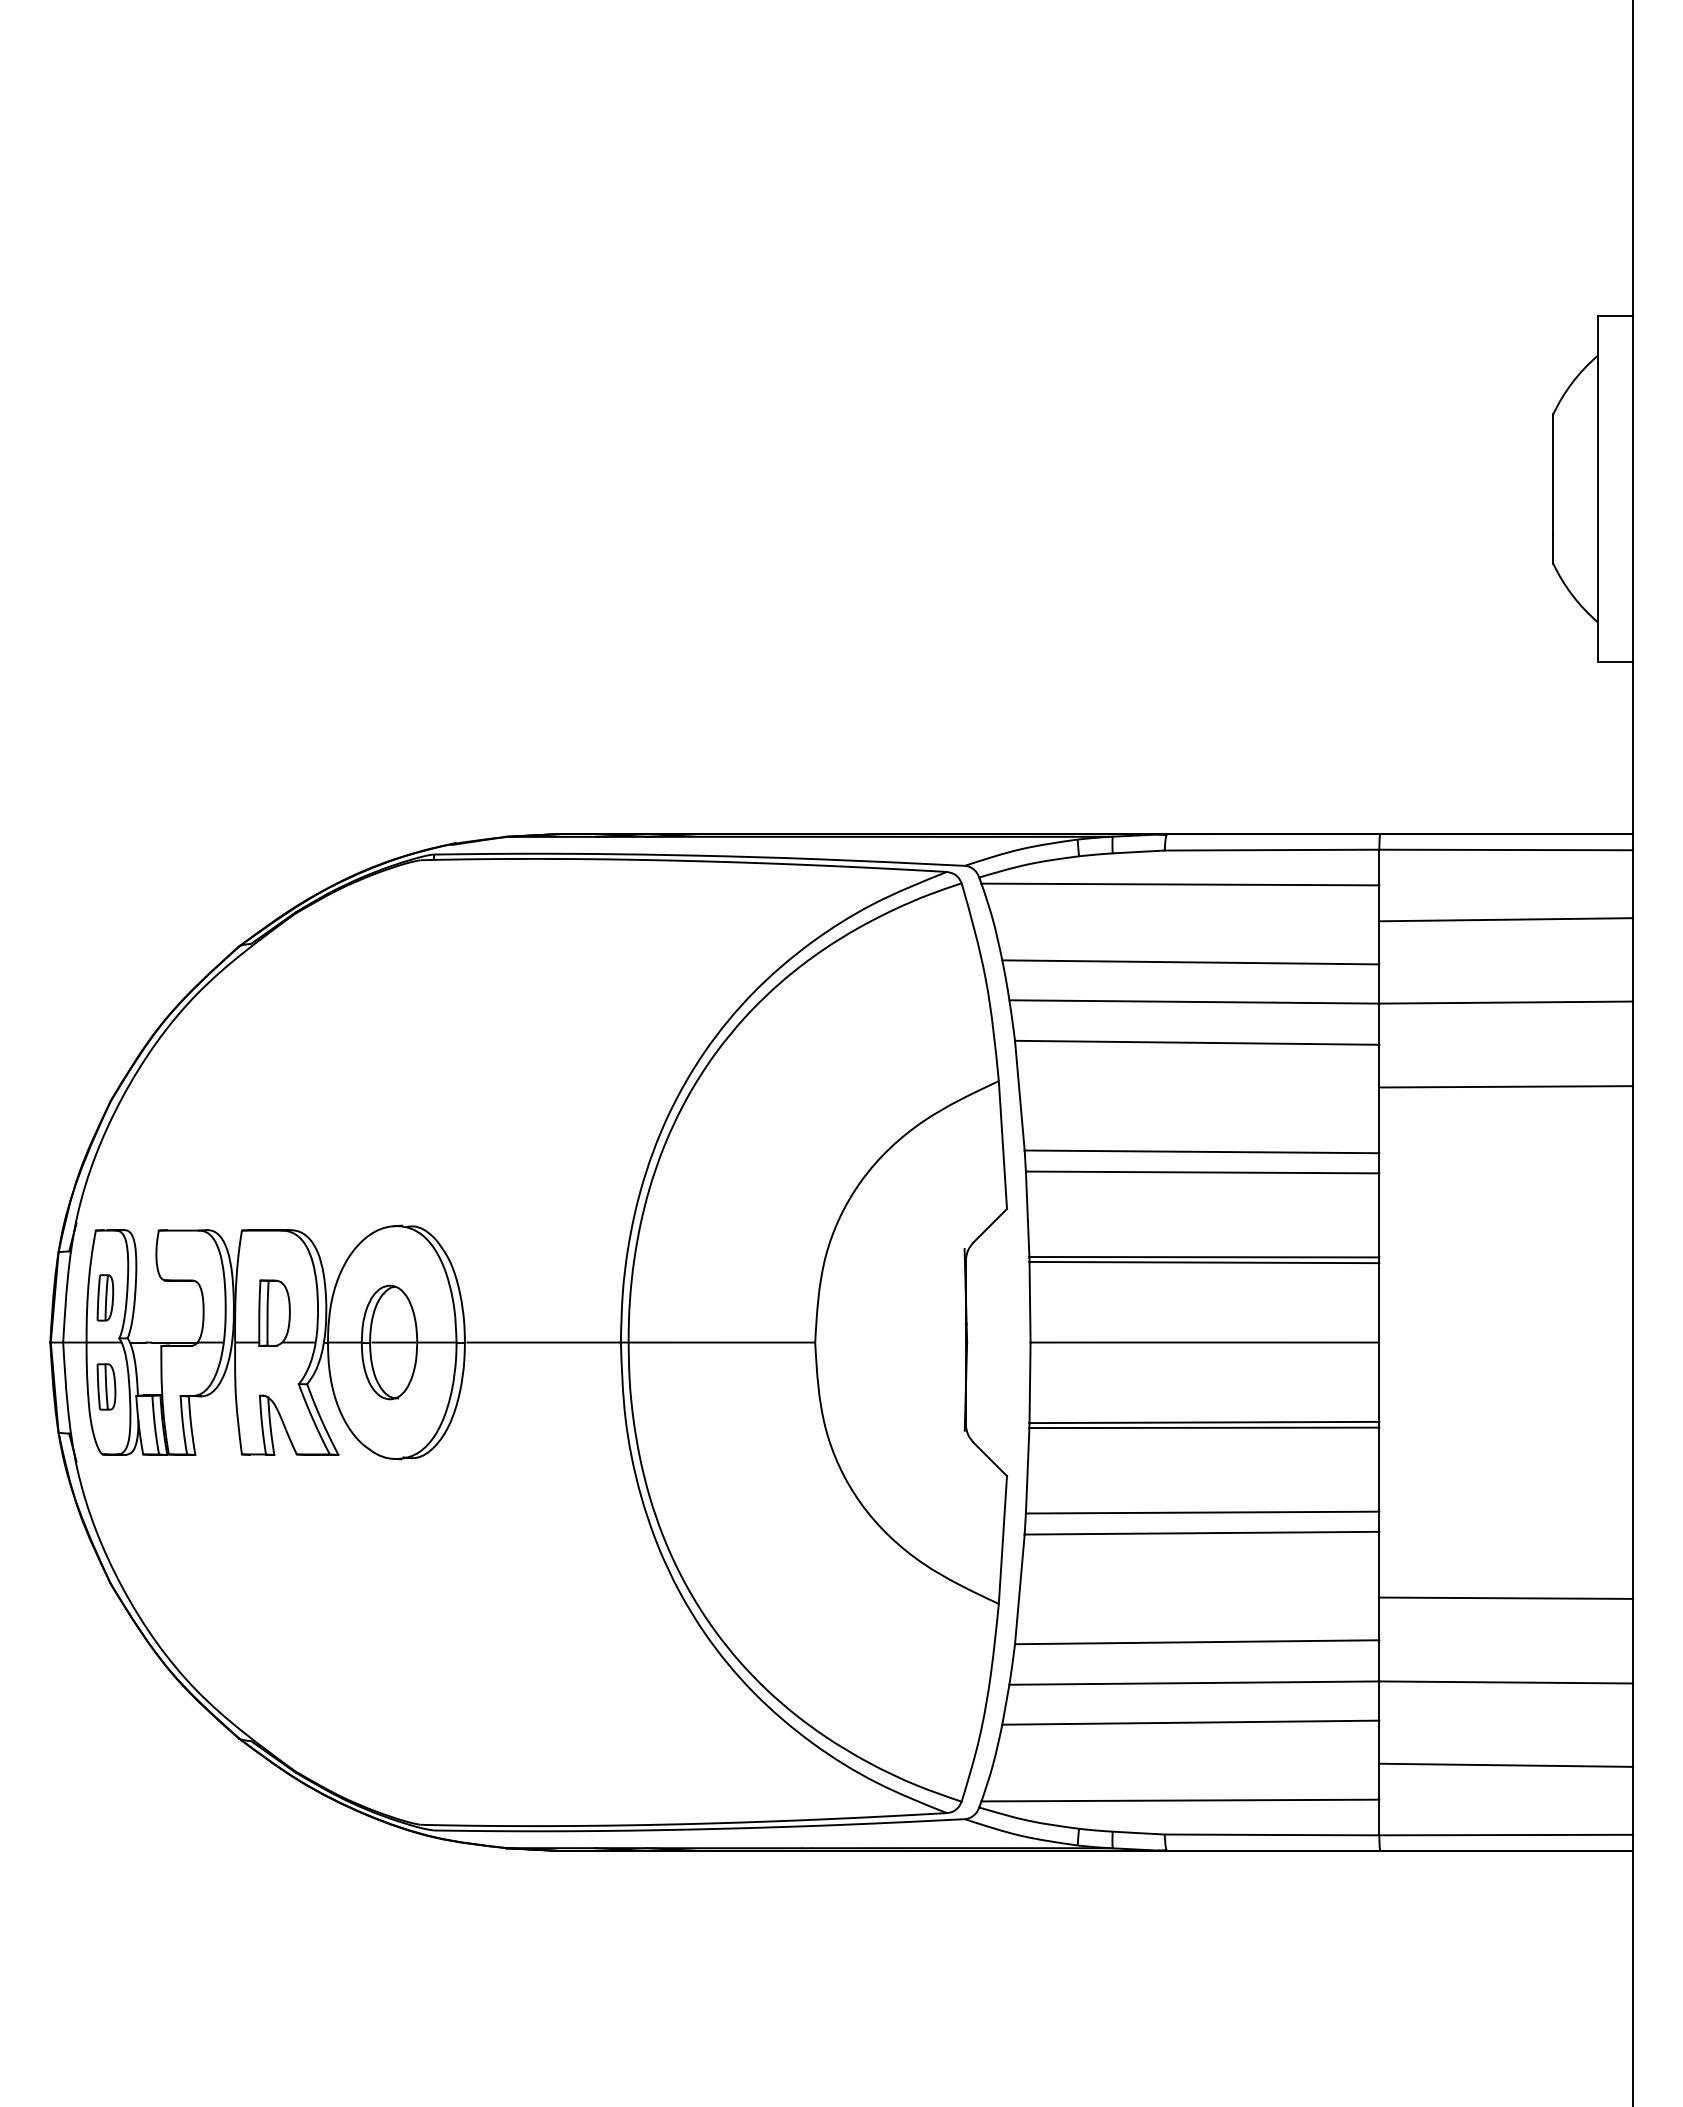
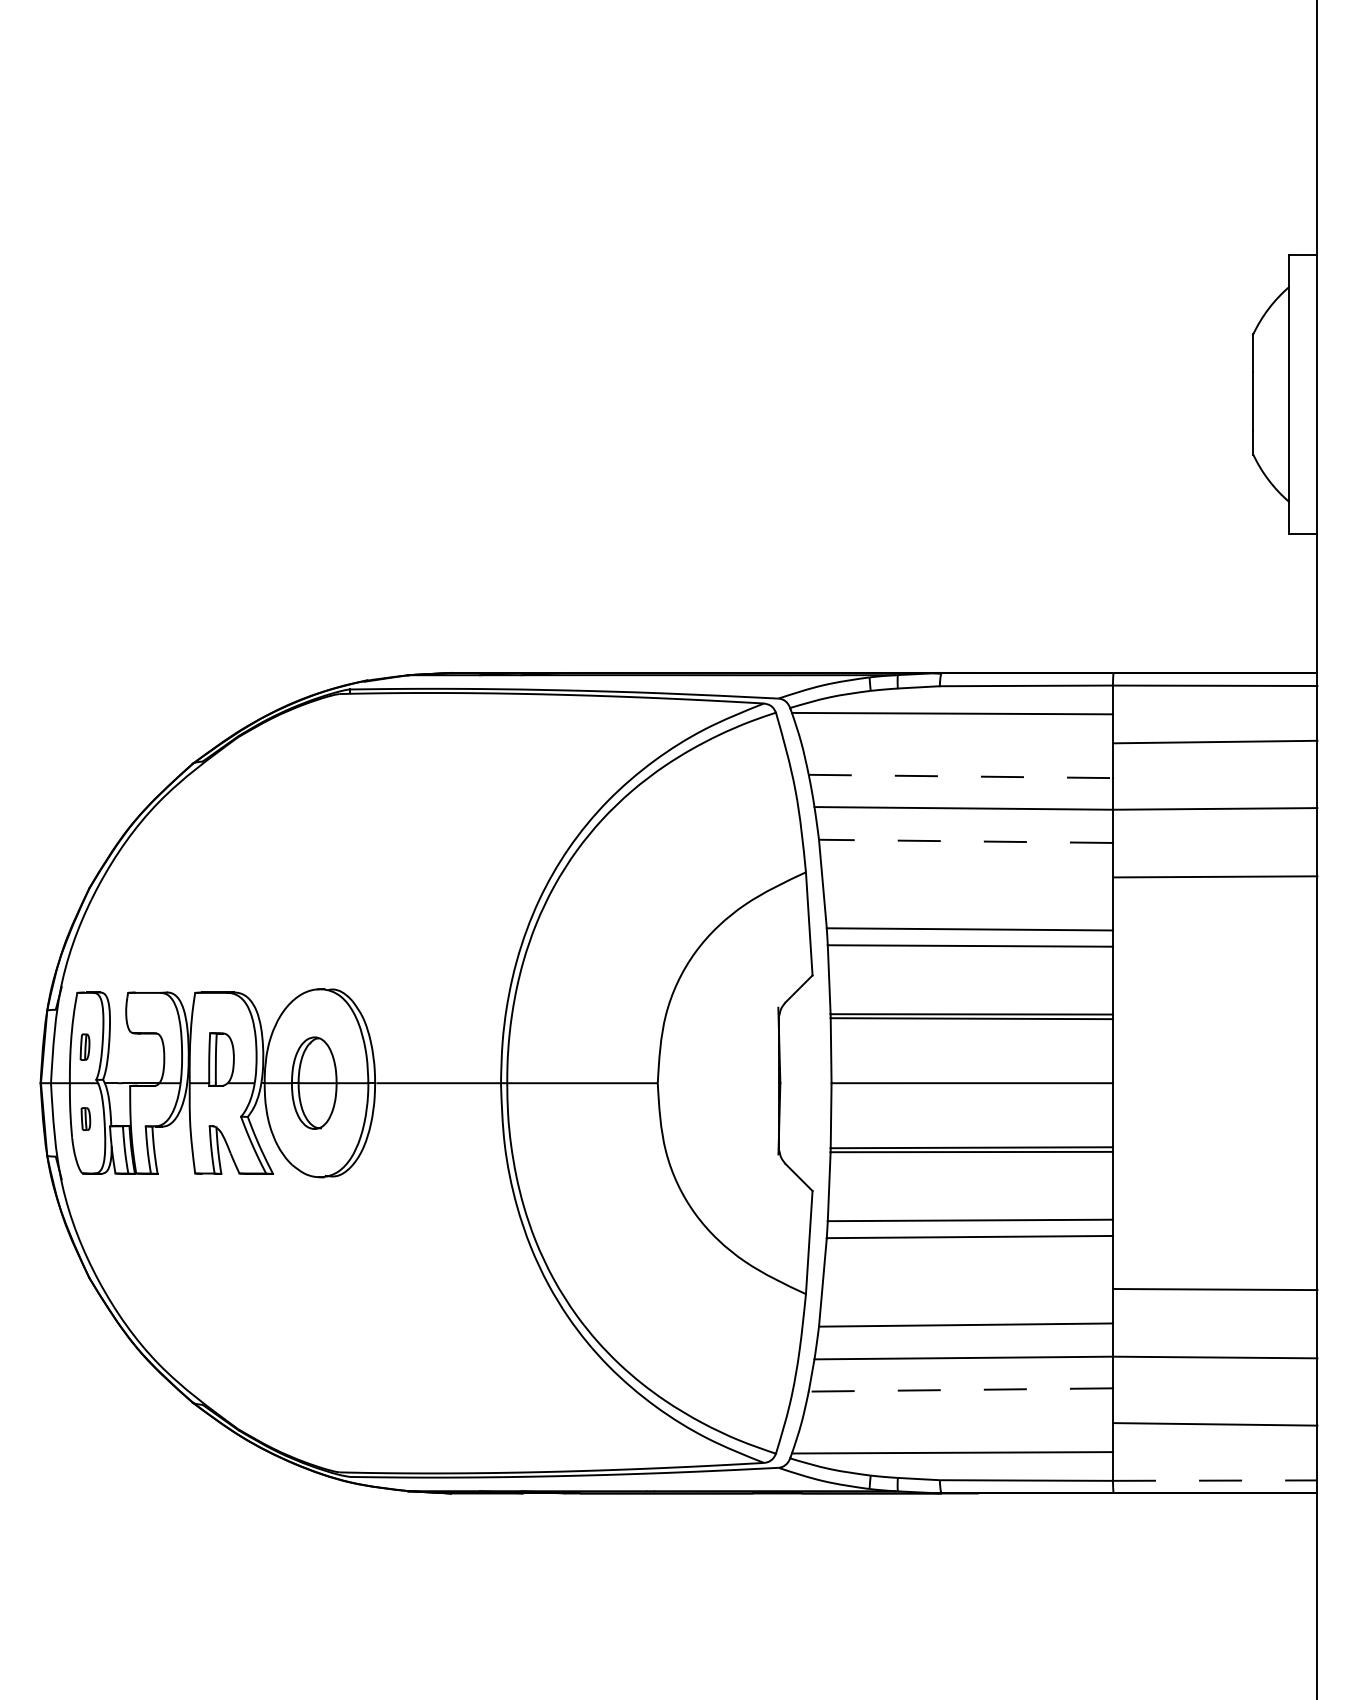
line: (1190, 962) -> (960, 776), solid -> dashed
line: (1196, 1042) -> (965, 841), solid -> dashed
part: (105, 1297) -> (85, 1046), size x0.7
part: (106, 1386) -> (85, 1118), size x0.6
line: (1190, 1722) -> (960, 1389), solid -> dashed
line: (1505, 1835) -> (1214, 1480), solid -> dashed

